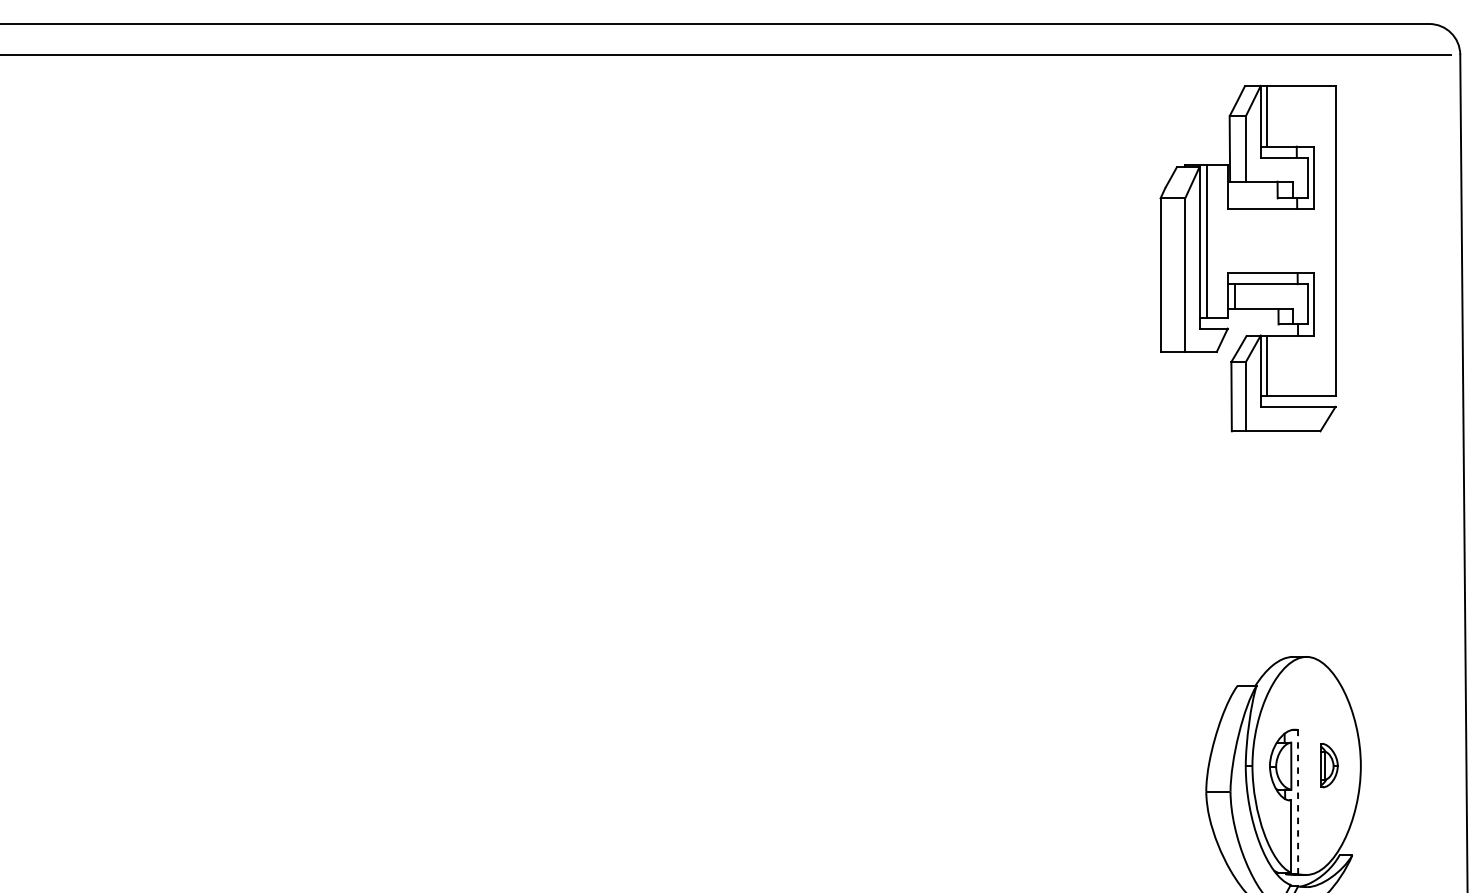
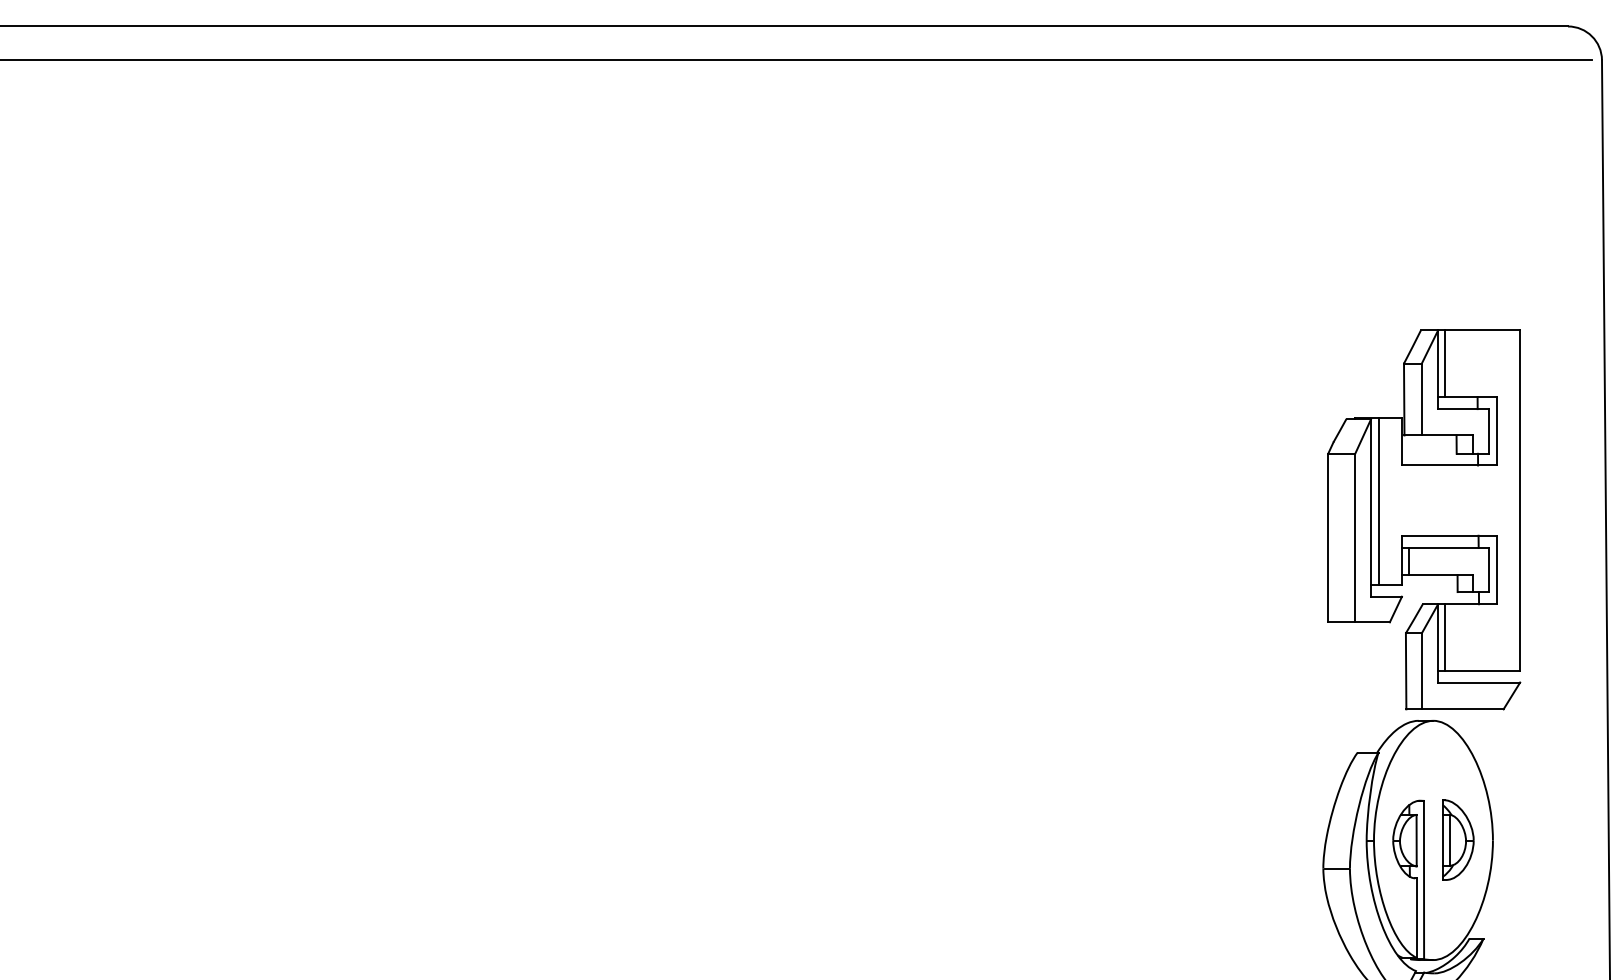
part: (1248, 258) -> (1424, 519), moved
part: (1329, 765) -> (1458, 839), size x1.67
line: (1298, 801) -> (1424, 879), dashed -> solid

